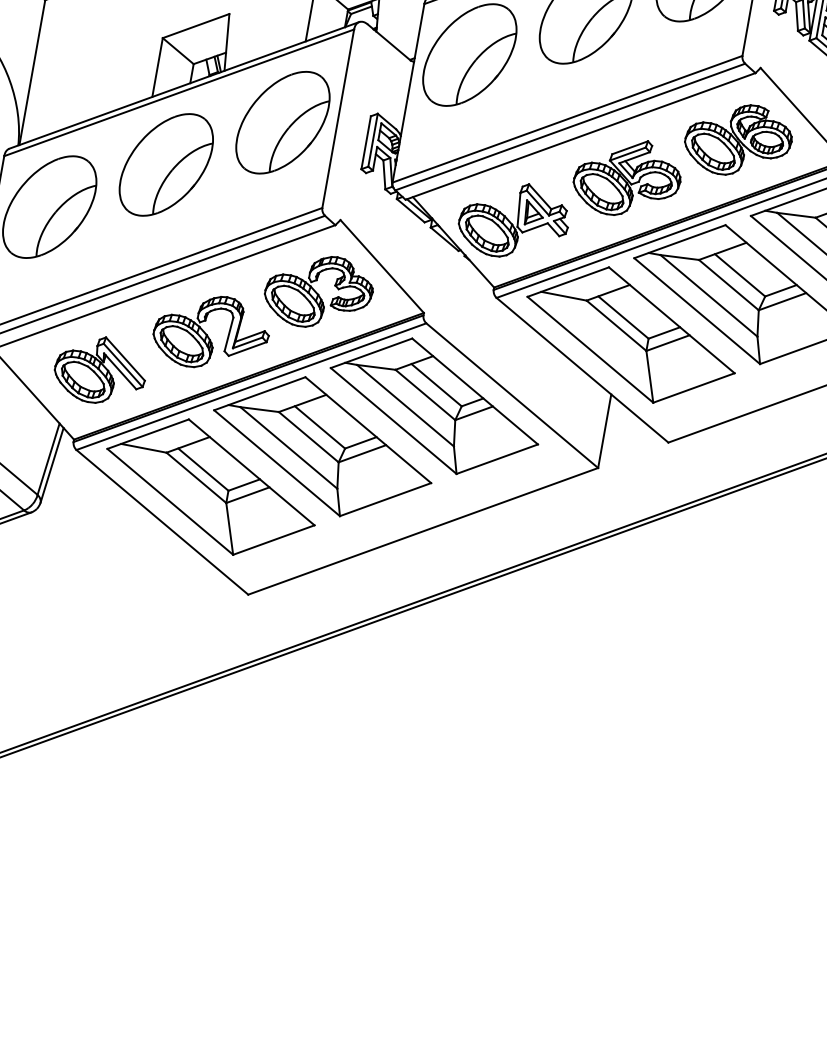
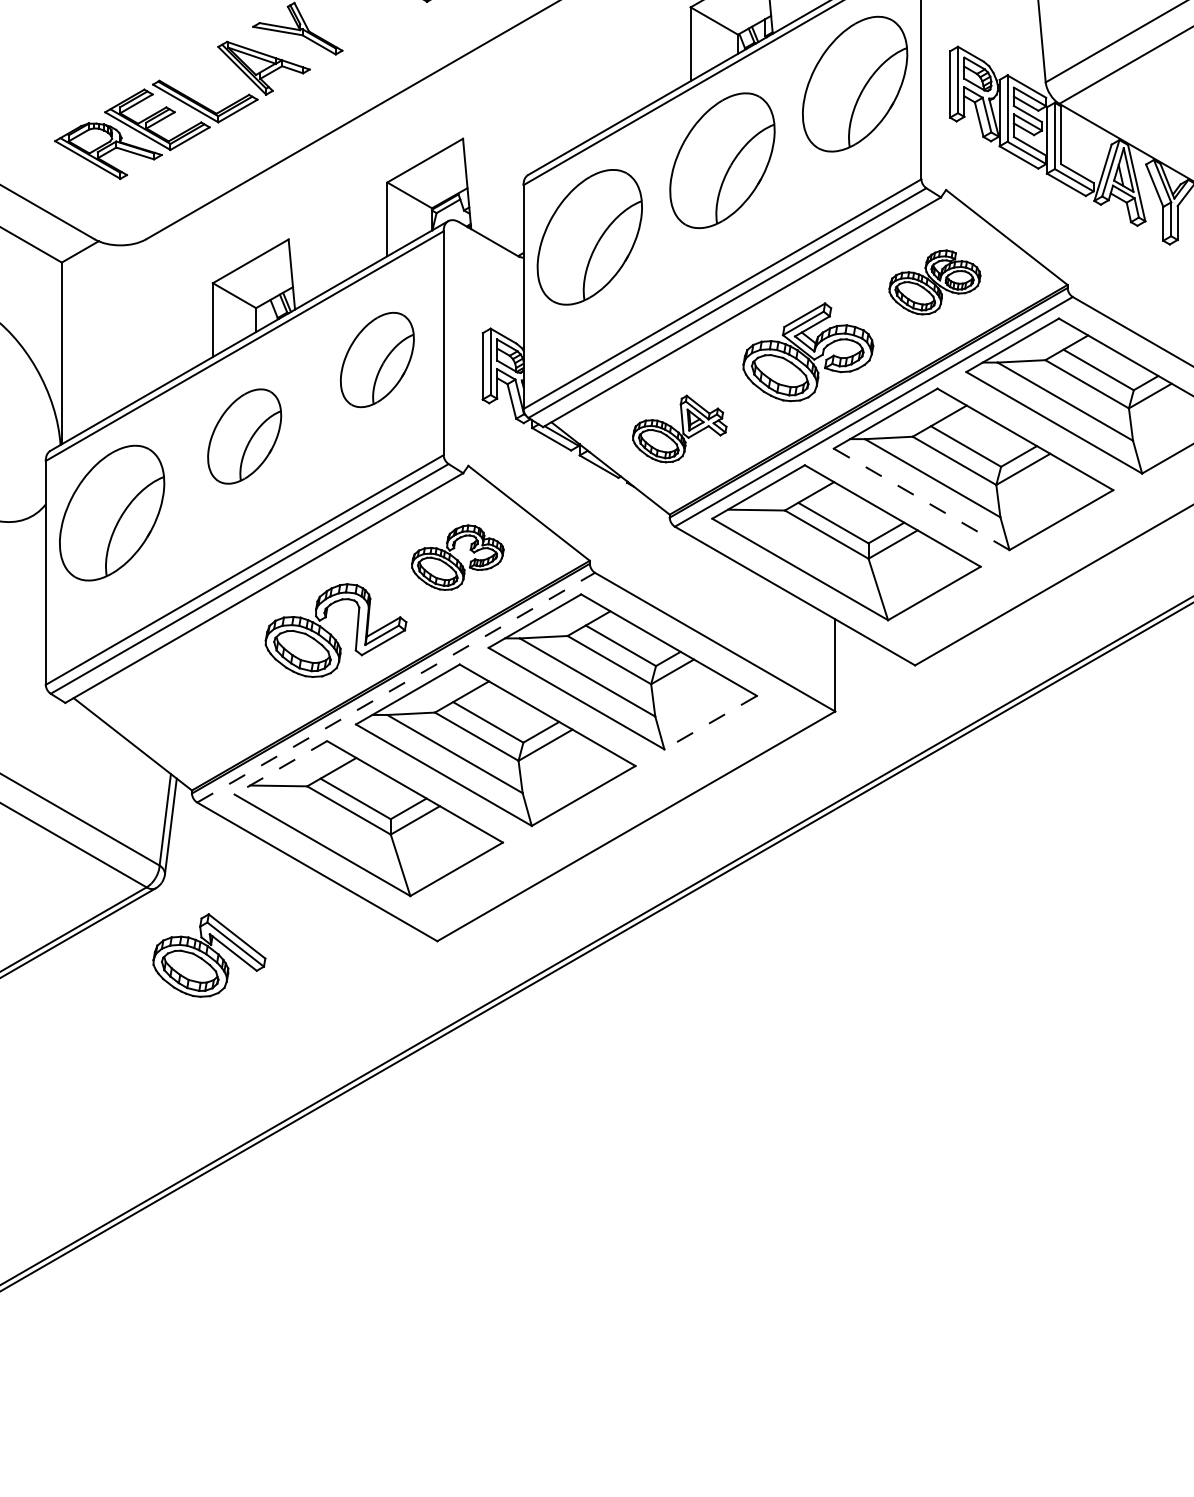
part: (283, 122) -> (377, 359), size x0.7
part: (738, 140) -> (934, 282), size x0.7
part: (166, 164) -> (244, 436), size x0.7
part: (514, 220) -> (679, 428), size x0.7
part: (318, 291) -> (457, 557), size x0.7
line: (697, 311) -> (922, 499), solid -> dashed
part: (100, 370) -> (209, 955), moved
line: (251, 386) -> (396, 687), solid -> dashed
line: (147, 434) -> (280, 768), solid -> dashed
line: (497, 459) -> (710, 722), solid -> dashed

